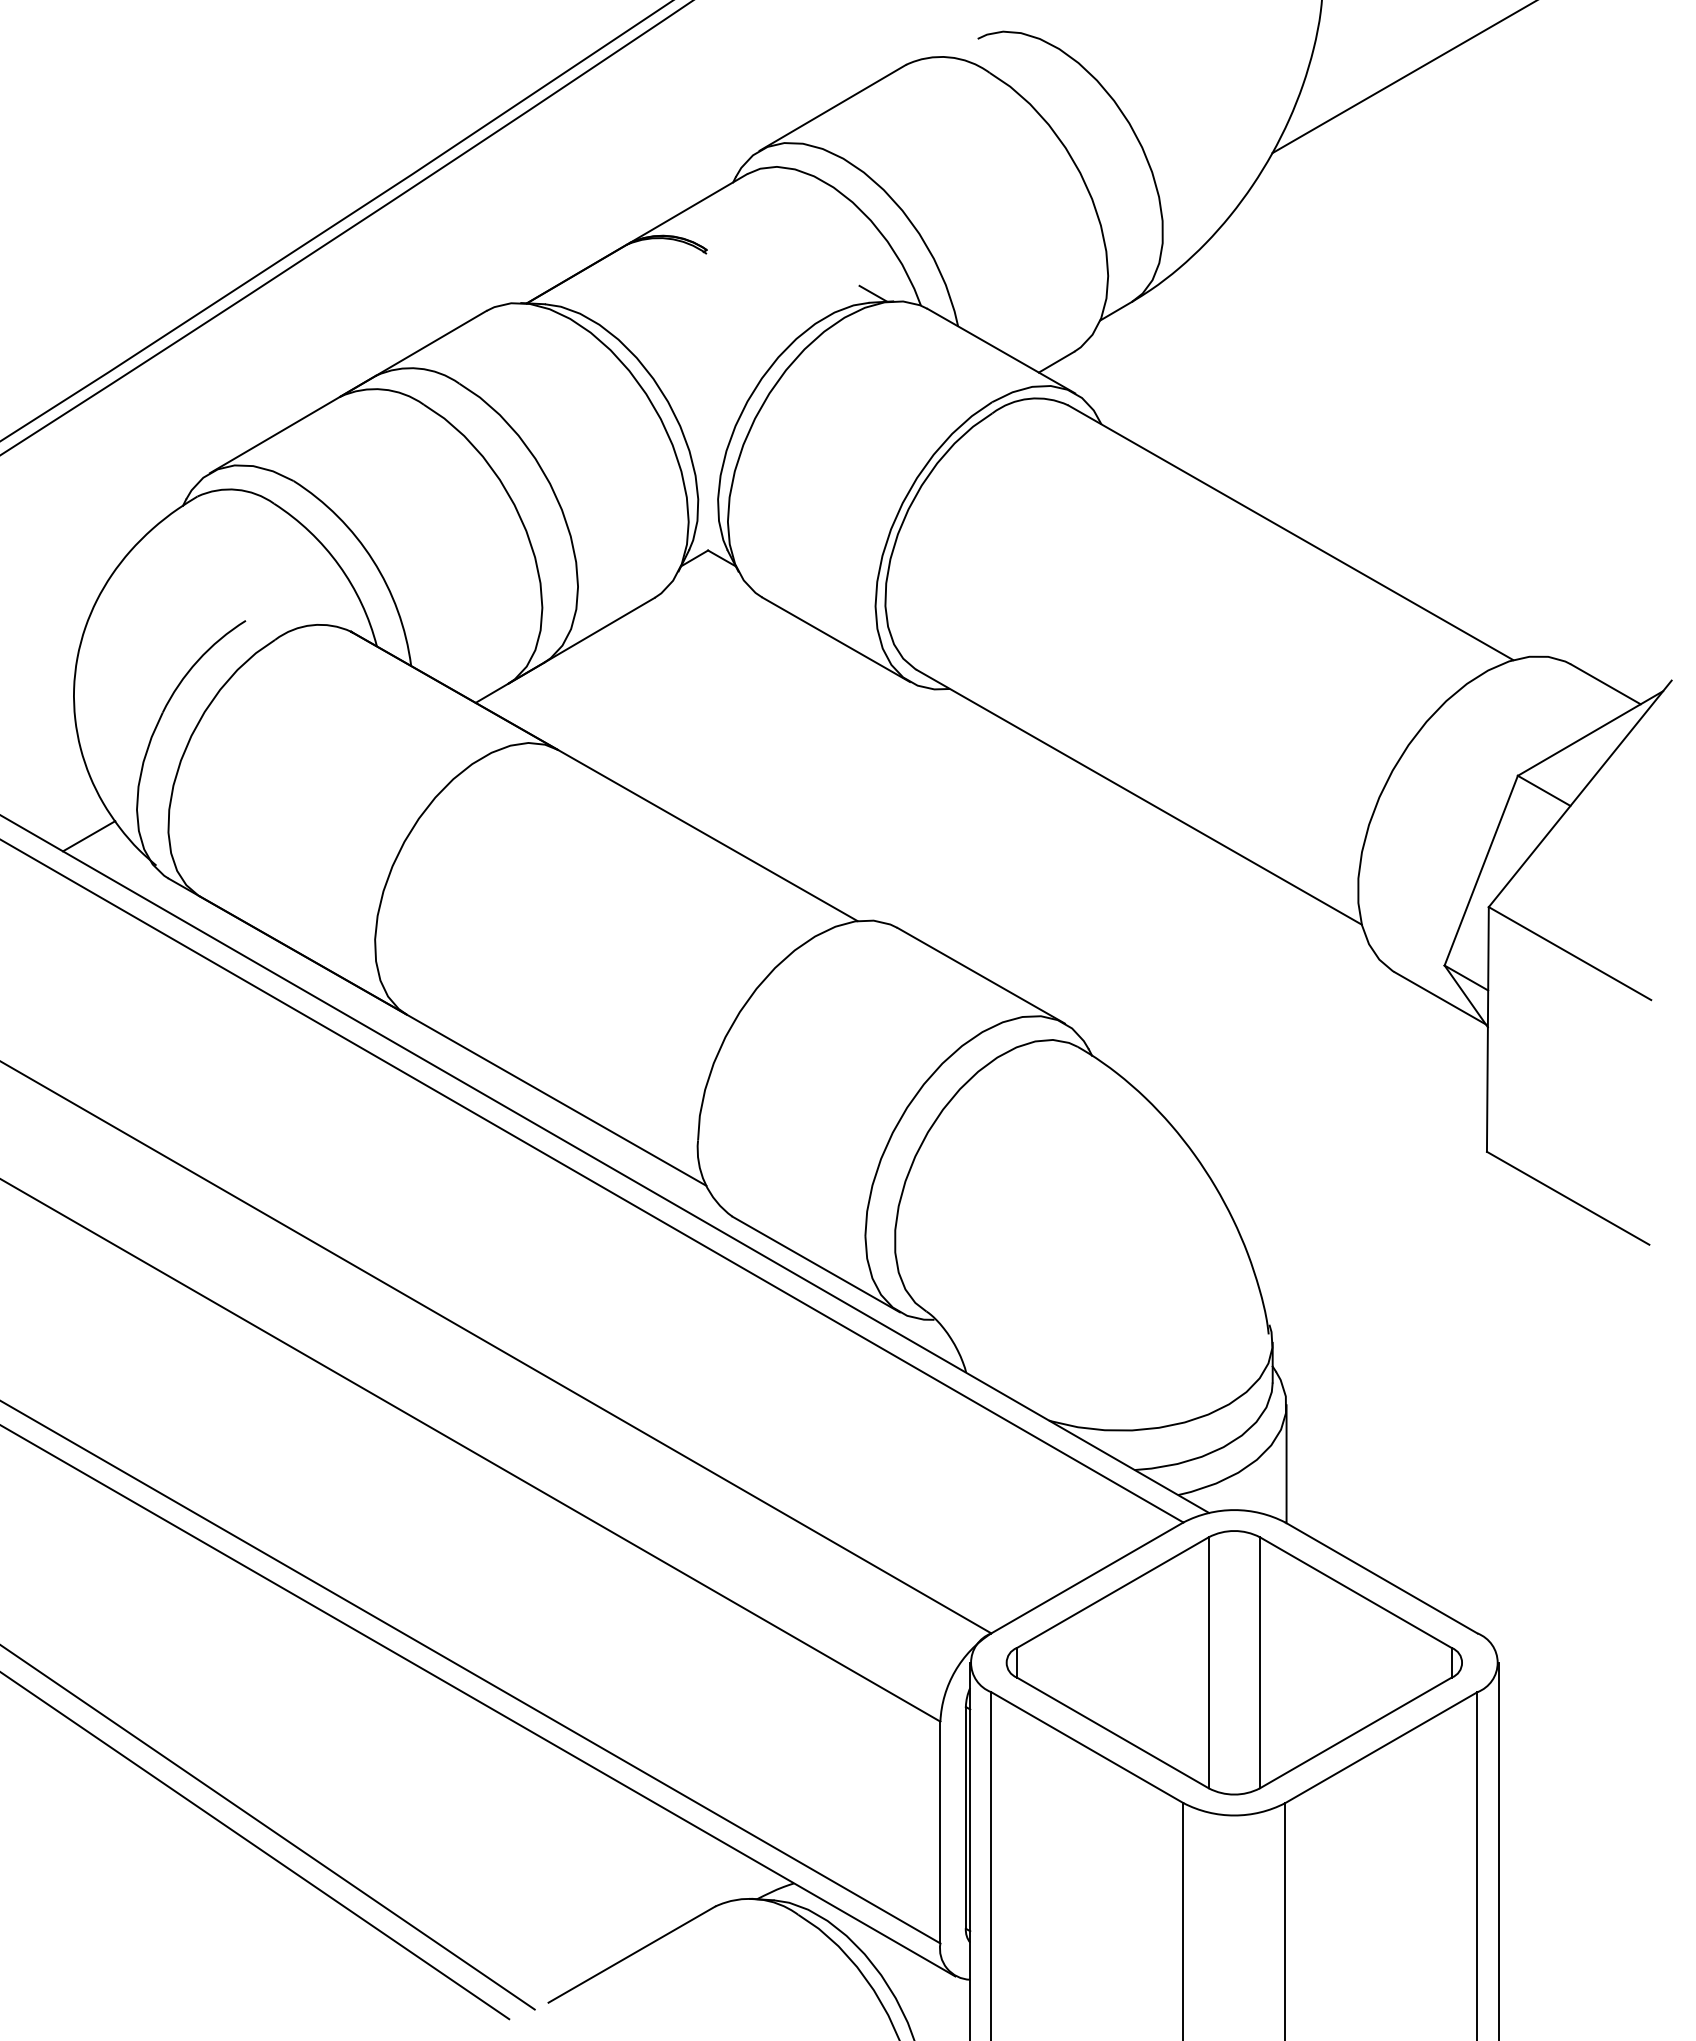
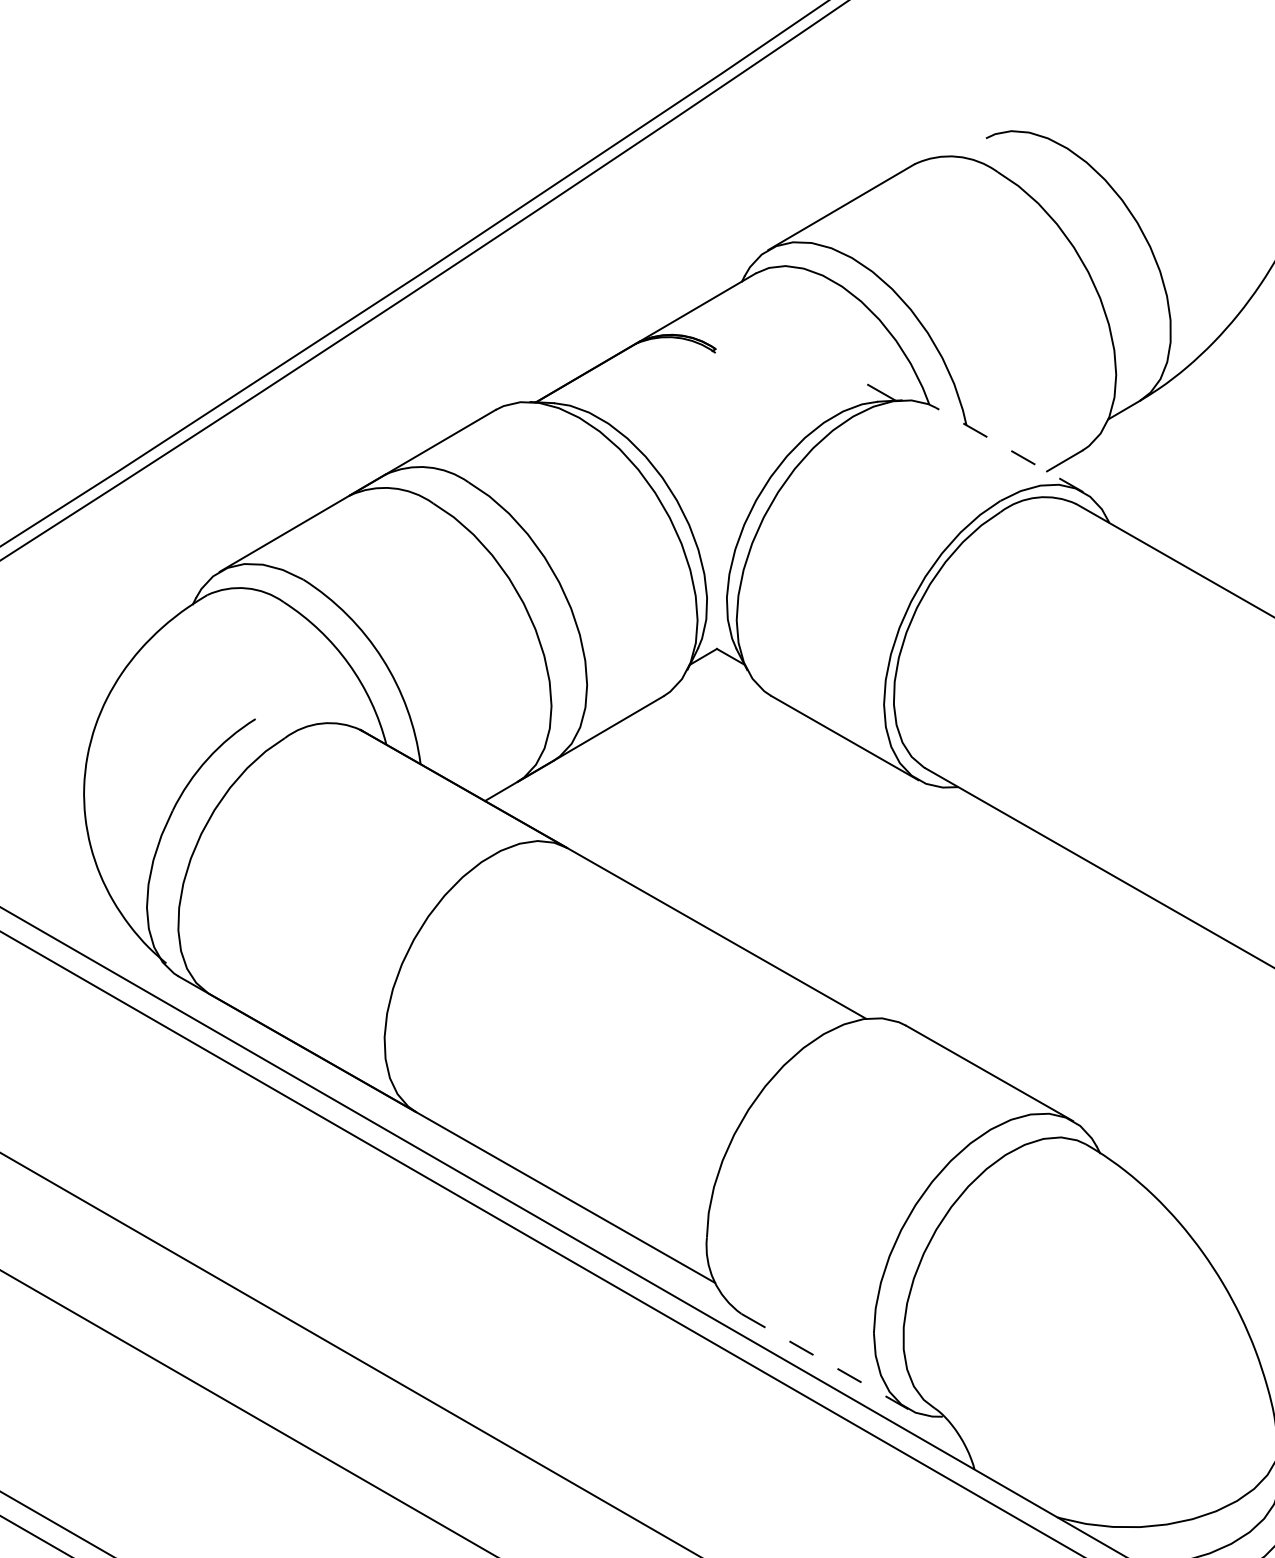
line: (1000, 350) -> (1008, 449), solid -> dashed
line: (89, 836) -> (99, 934), removed
line: (816, 1264) -> (825, 1361), solid -> dashed

